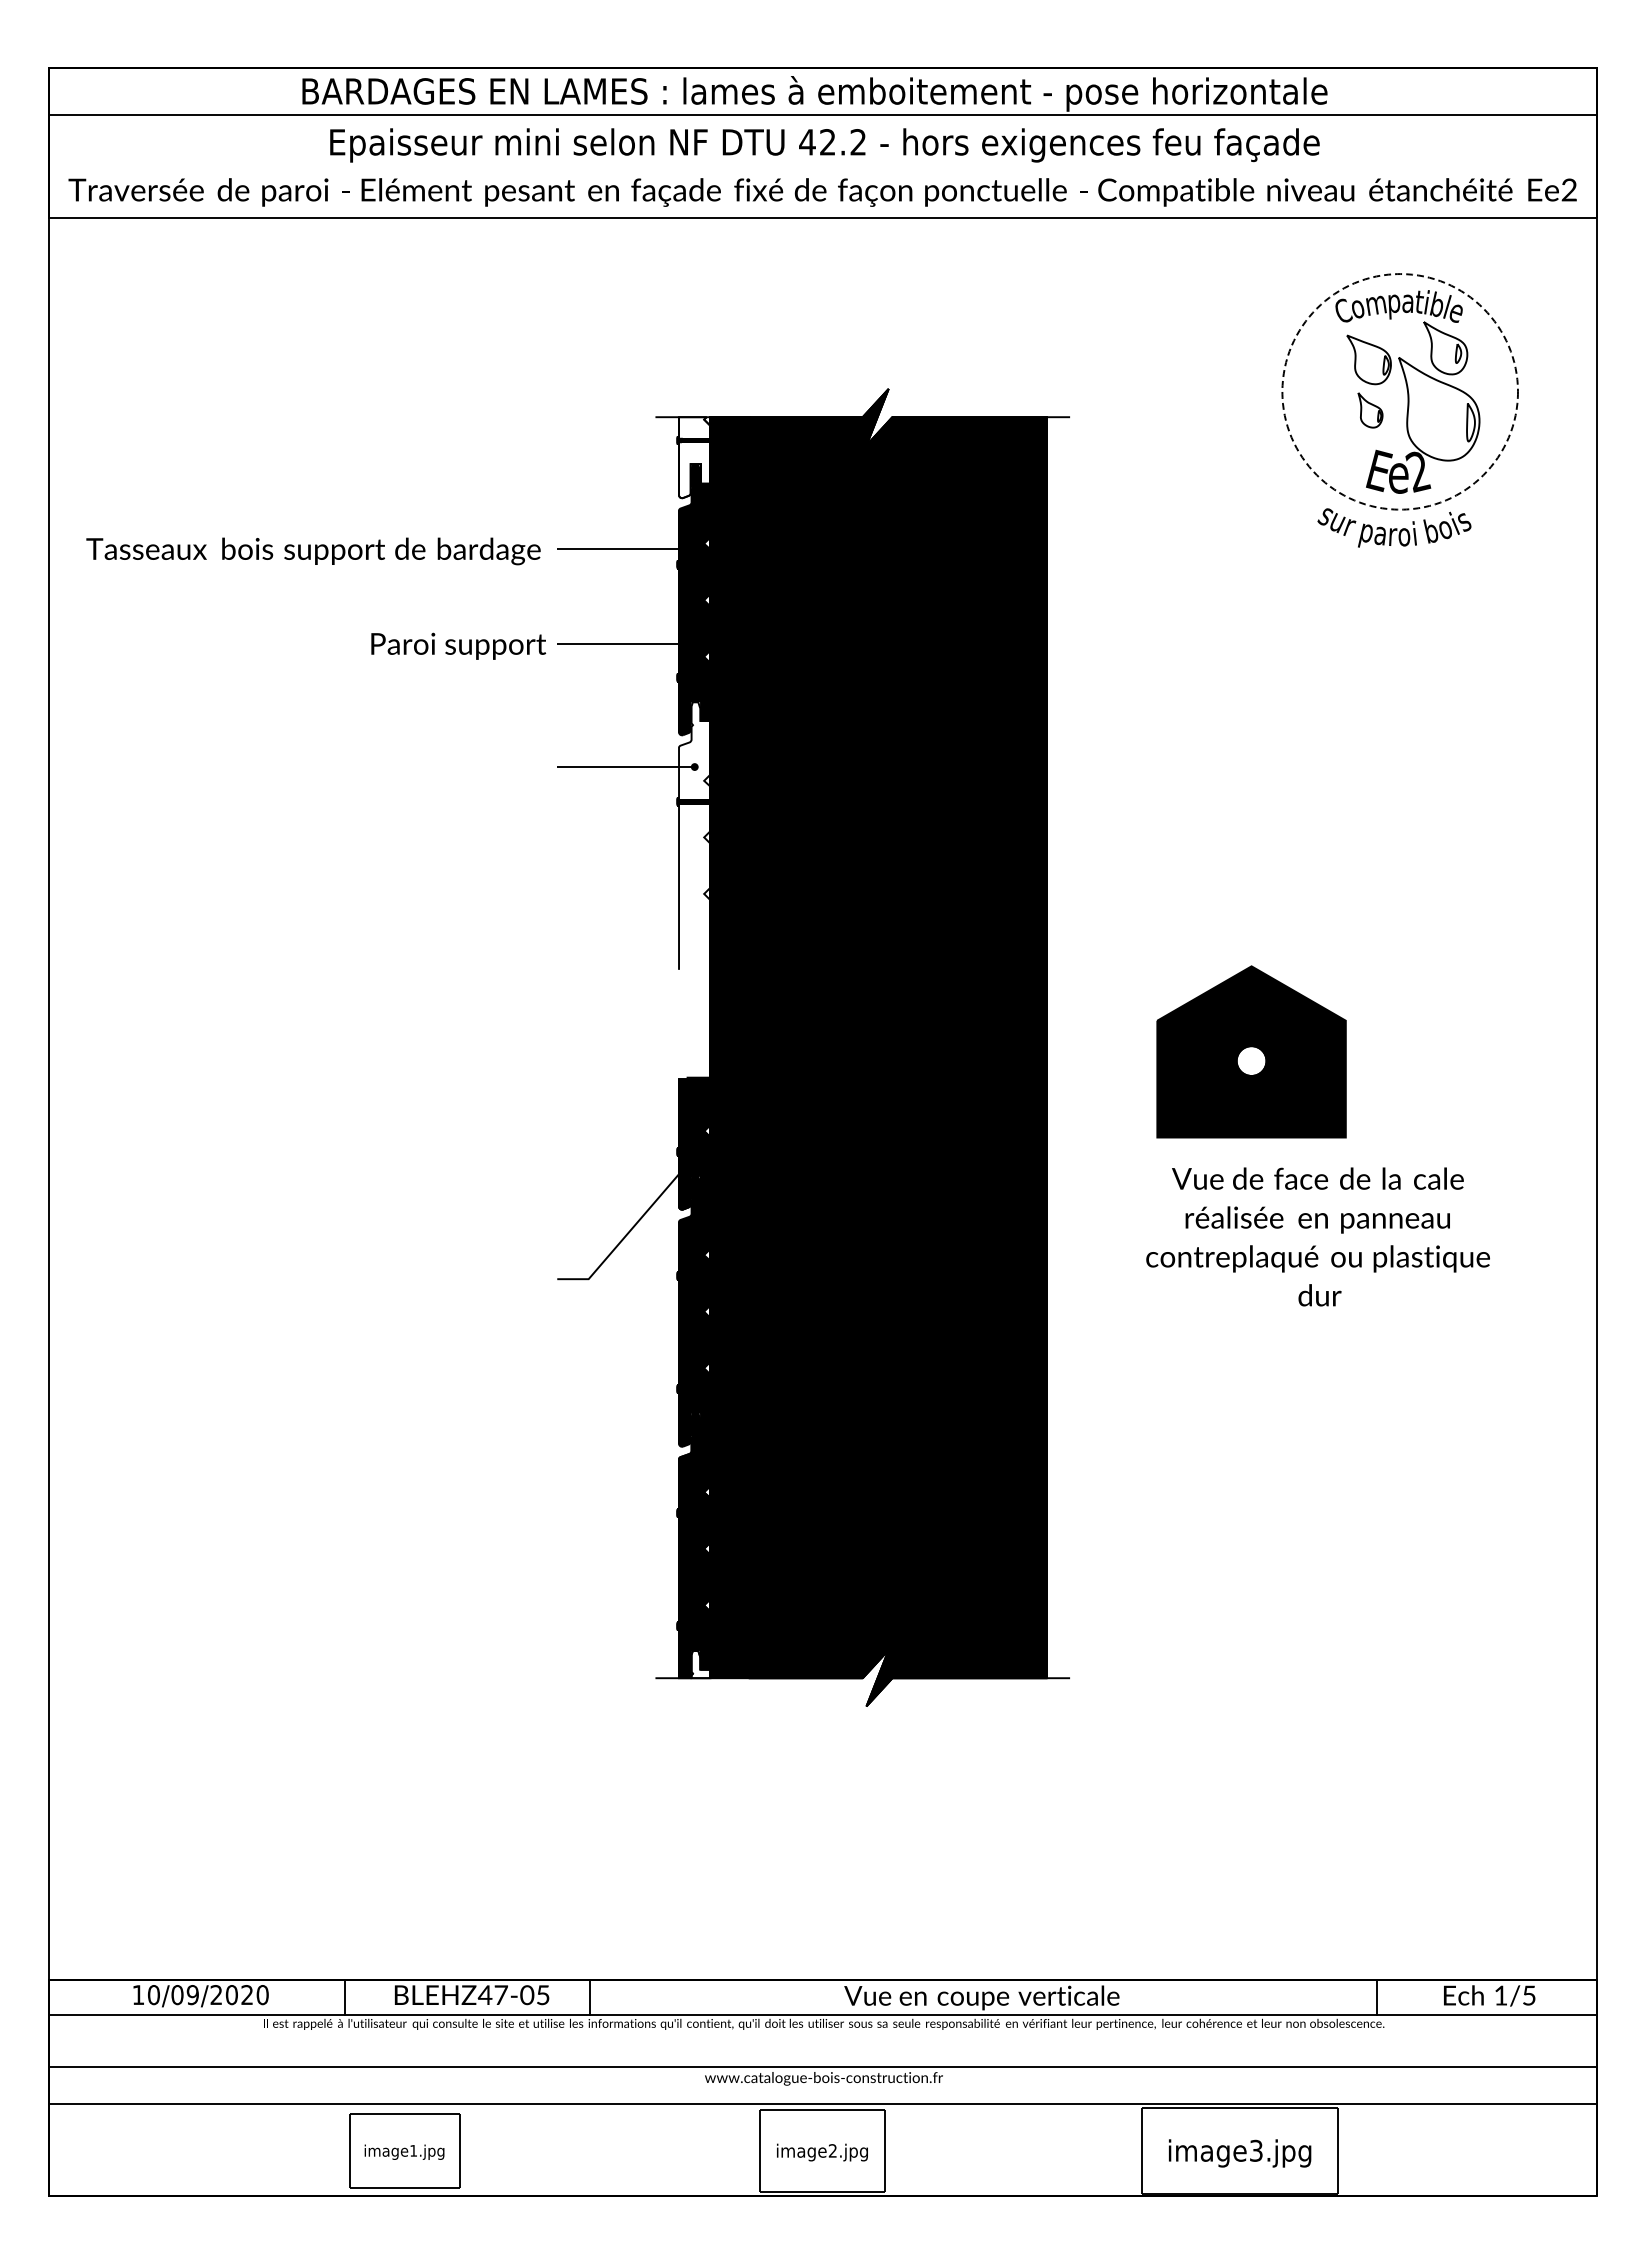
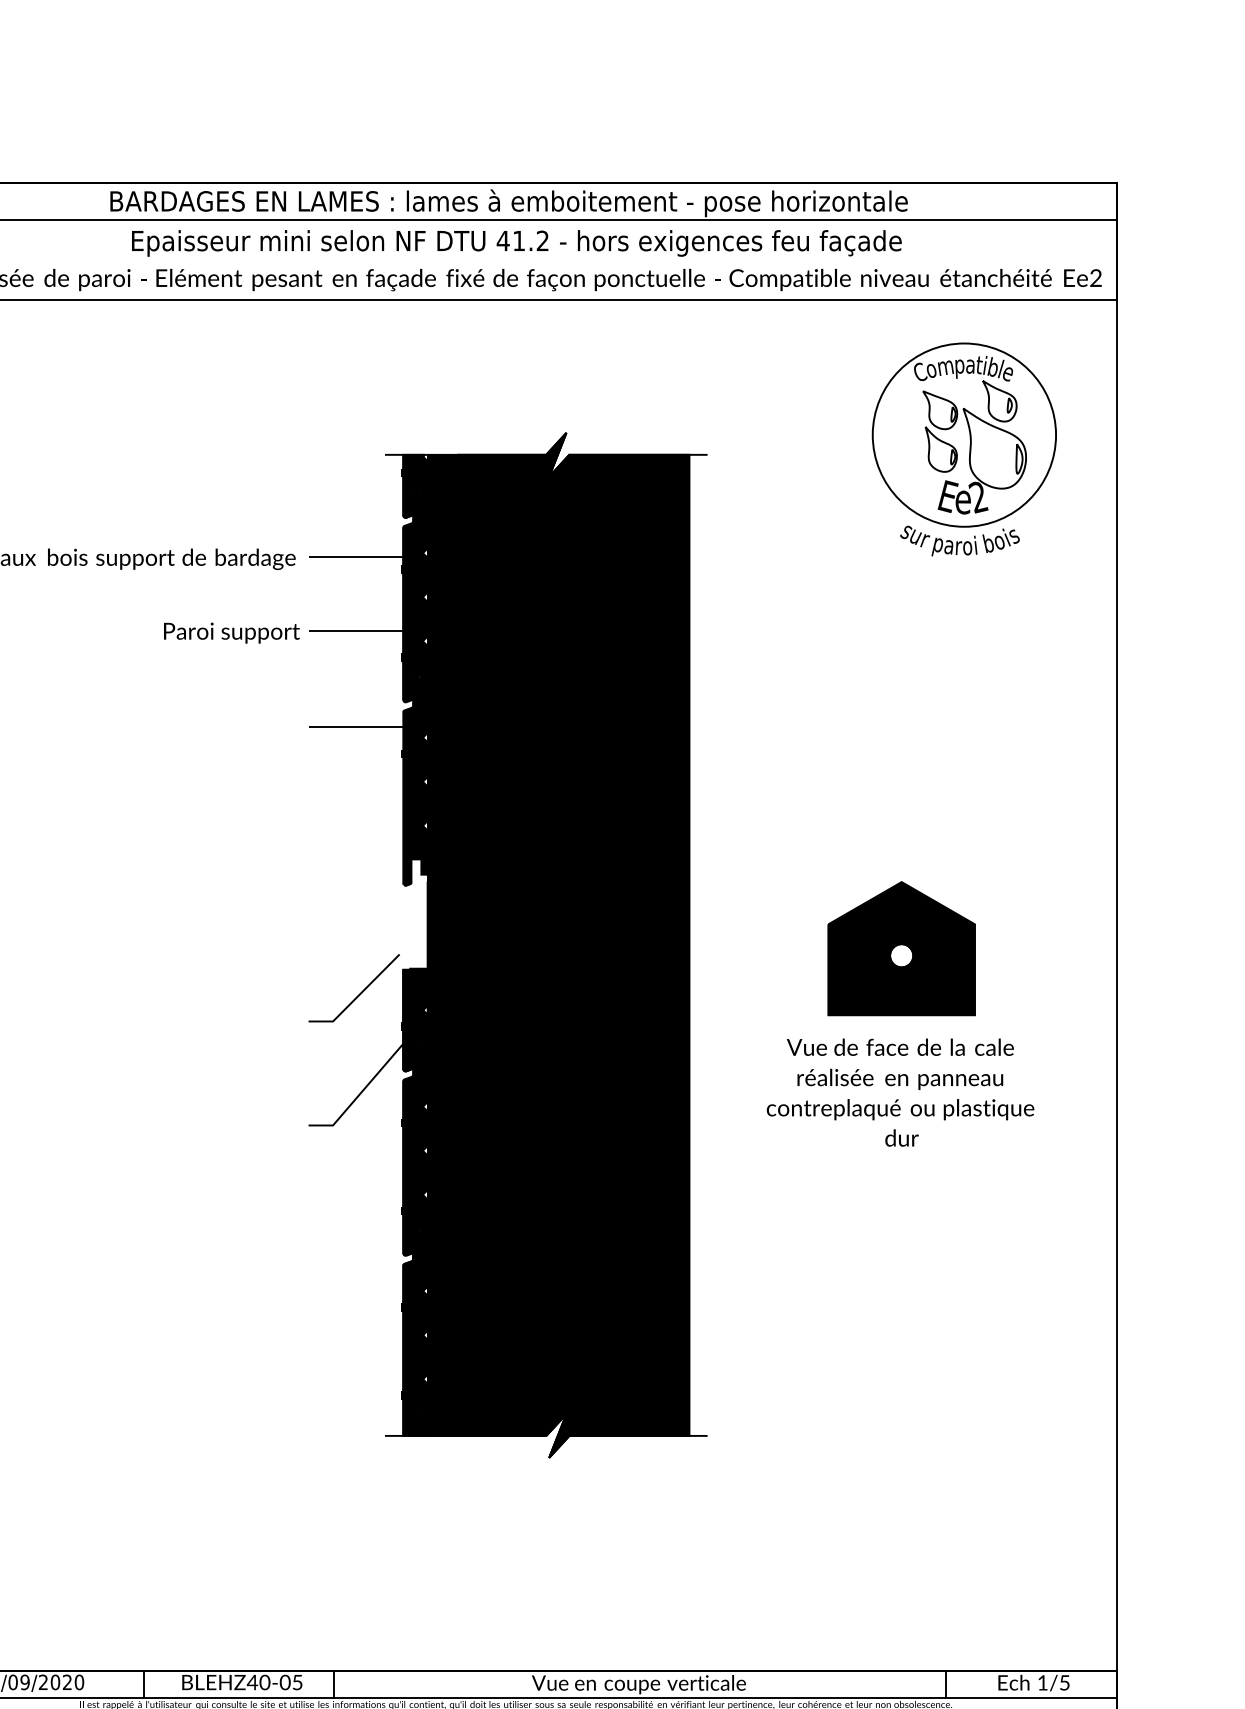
text: (827, 142) -> (518, 241), 42.2 -> 41.2
circle: (1399, 391) -> (963, 434), dashed -> solid
part: (1370, 410) -> (941, 449), size x1.67
fill: (694, 457) -> (415, 486), added
fill: (694, 837) -> (415, 781), added
part: (1251, 1051) -> (901, 948), moved
line: (623, 1109) -> (360, 993), added
fill: (700, 1664) -> (420, 1425), added
text: (501, 1995) -> (265, 1682), \c16711848;BLEHZ47-05 -> \c16711848;BLEHZ40-05

